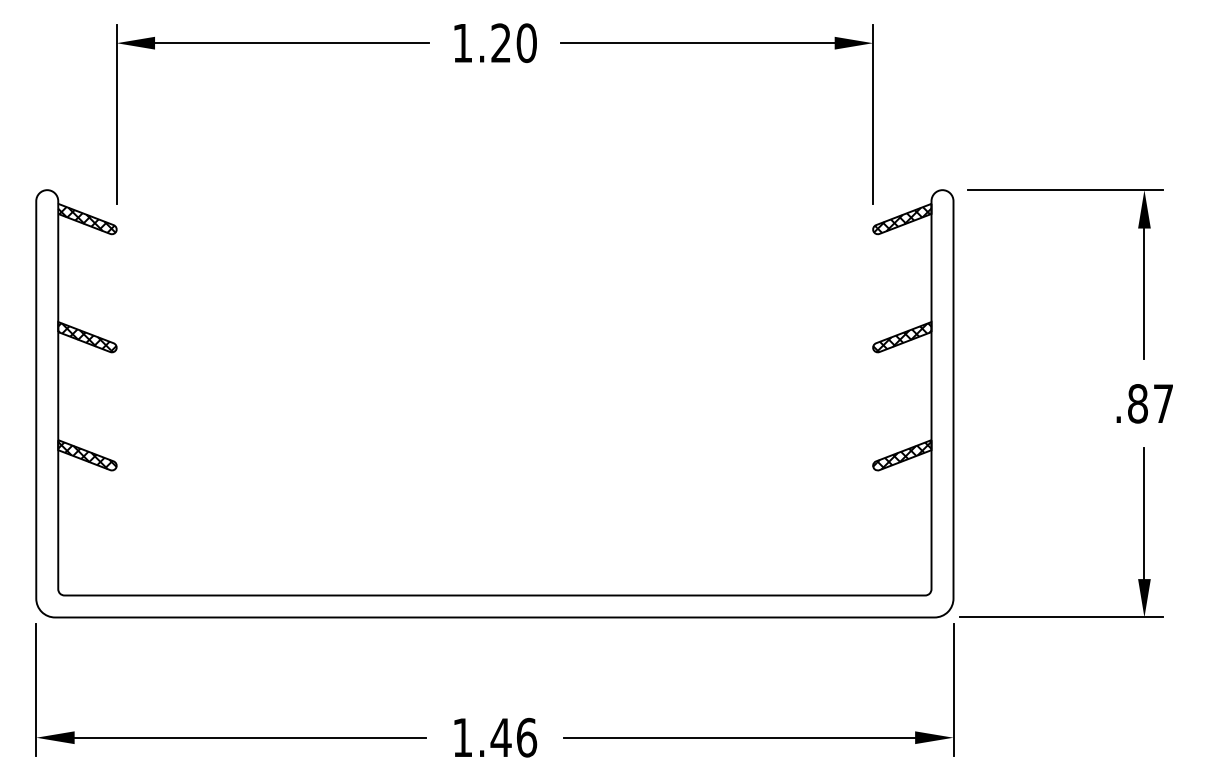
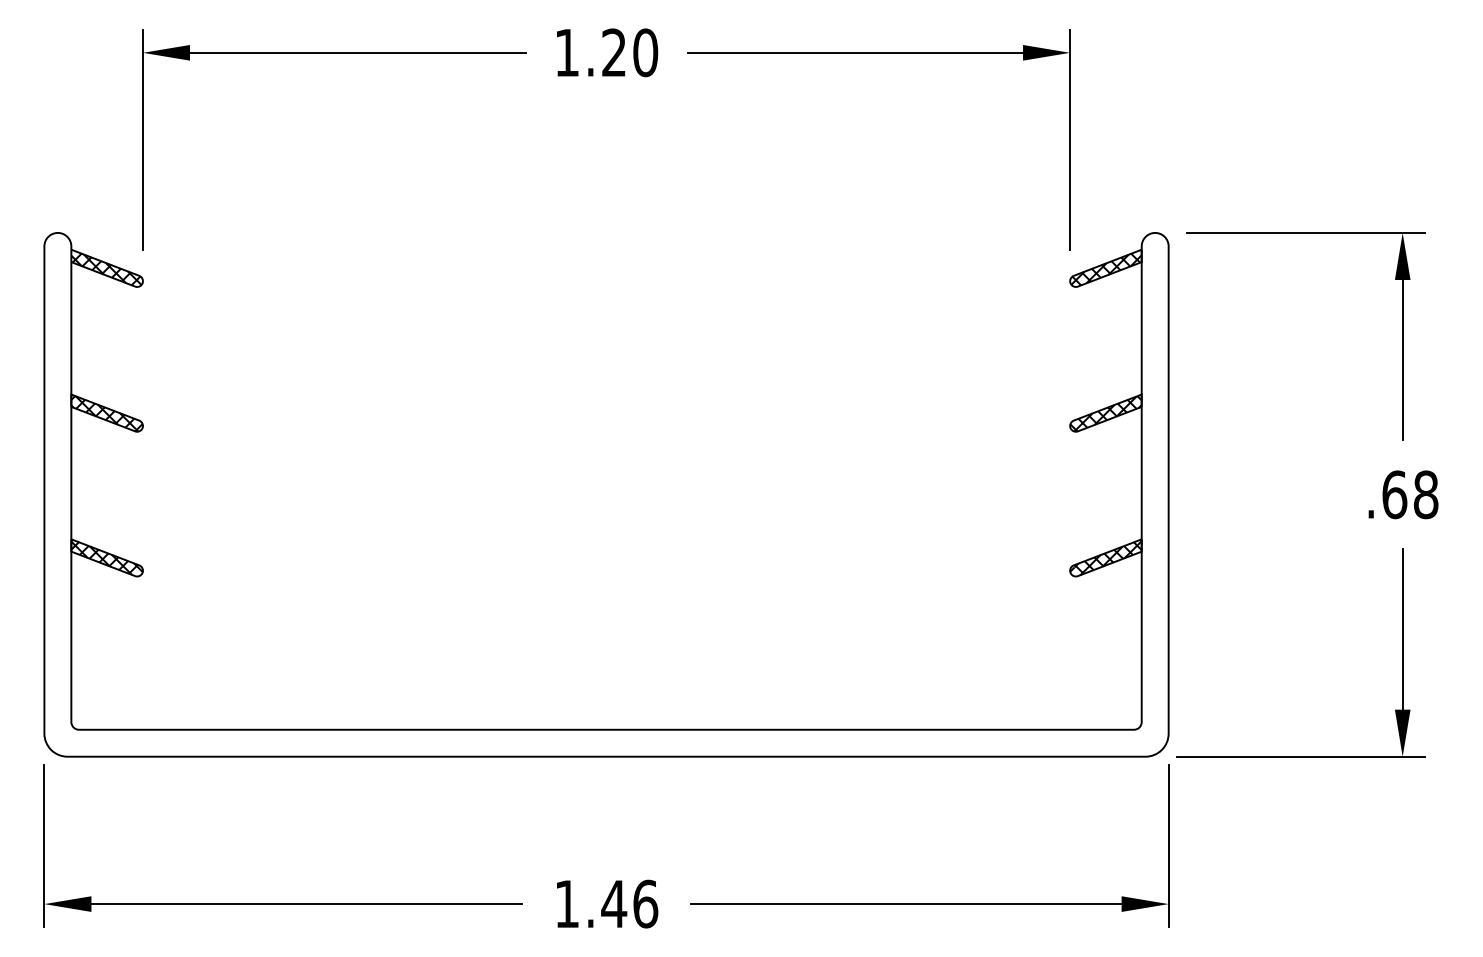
text: (1150, 403) -> (1410, 494), .87 -> .68

